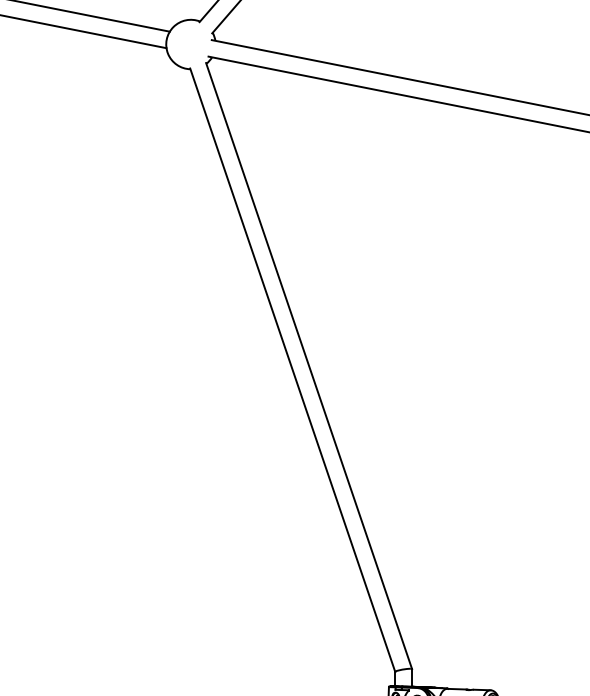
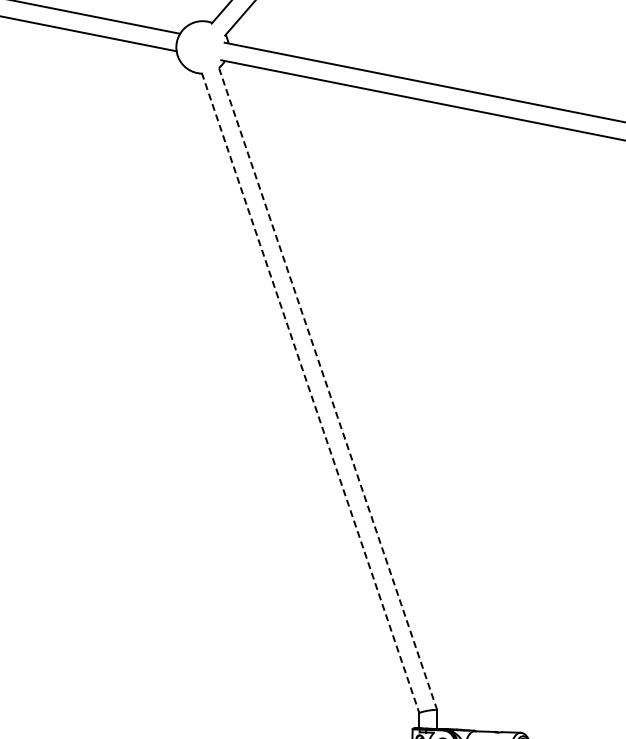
line: (308, 365) -> (327, 388), solid -> dashed
line: (292, 370) -> (310, 393), solid -> dashed

